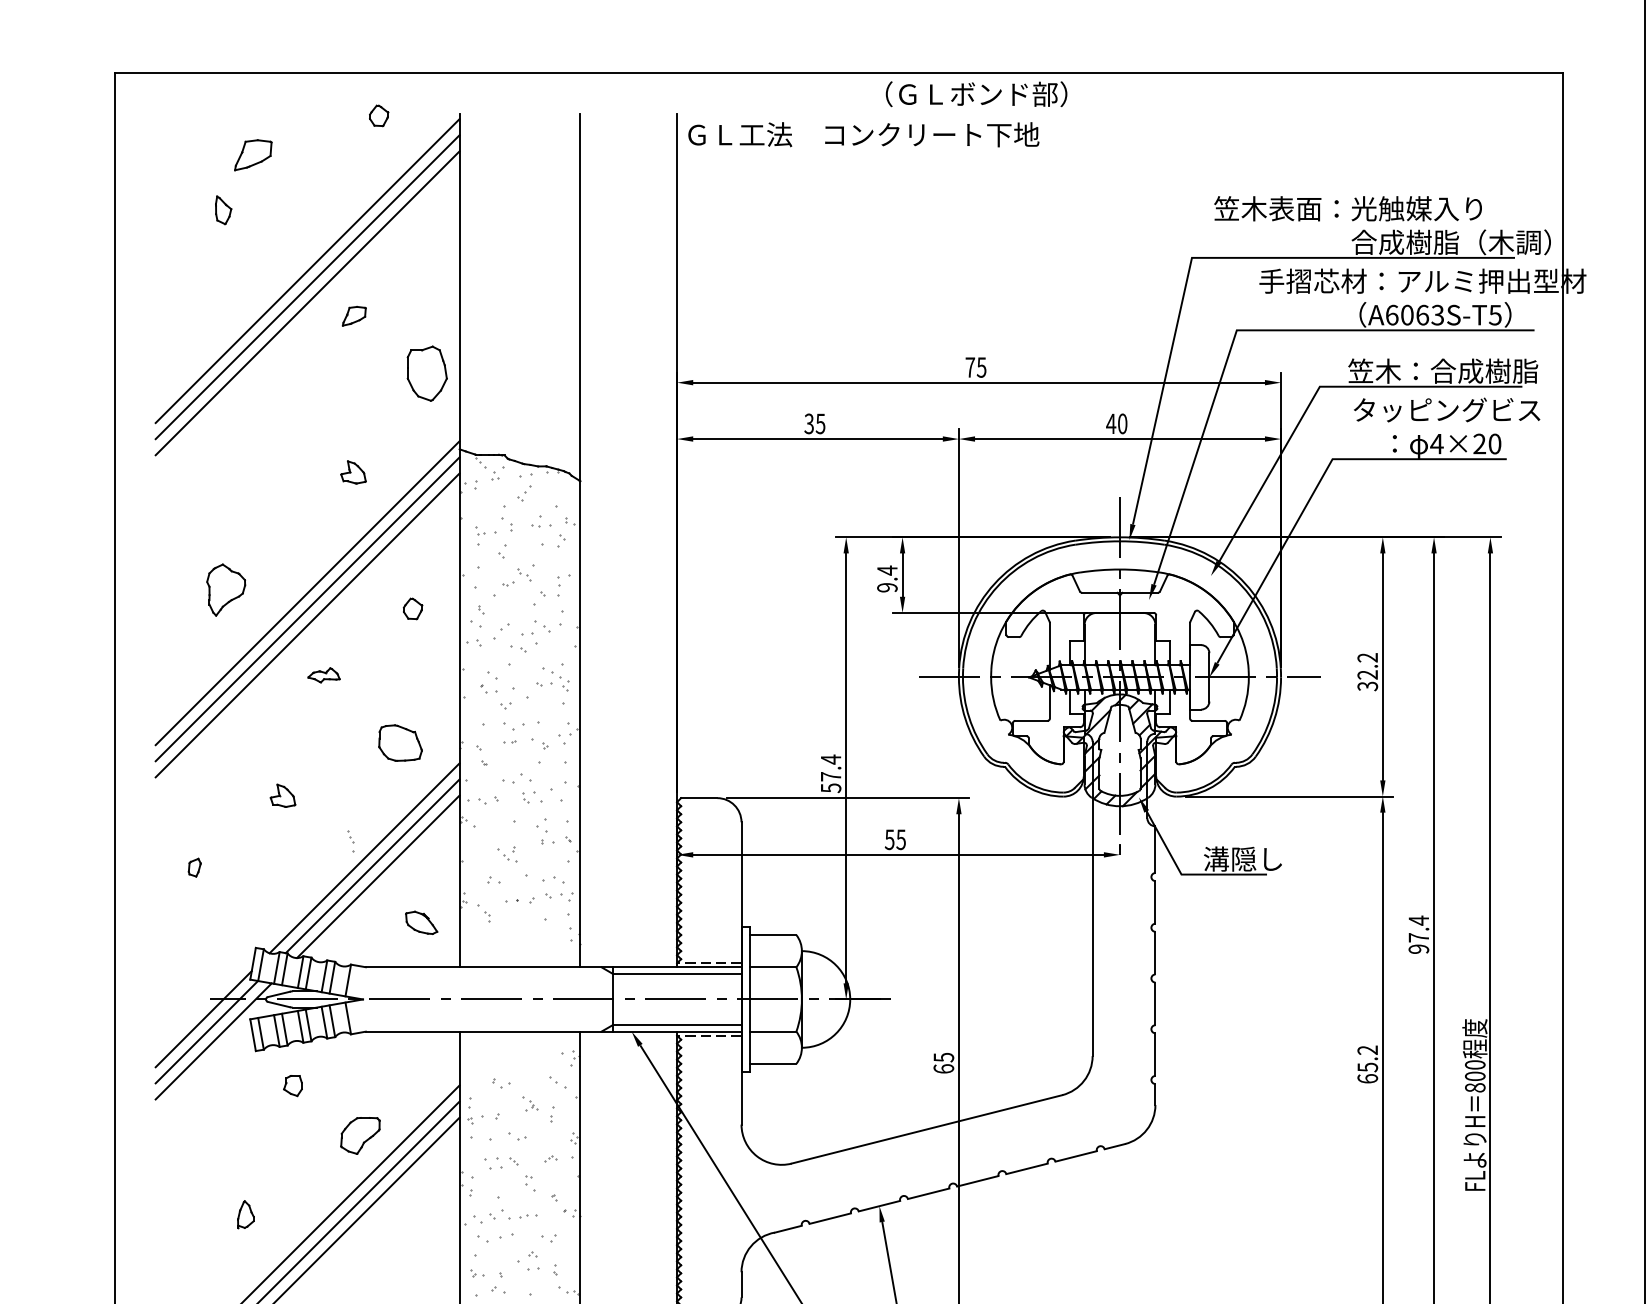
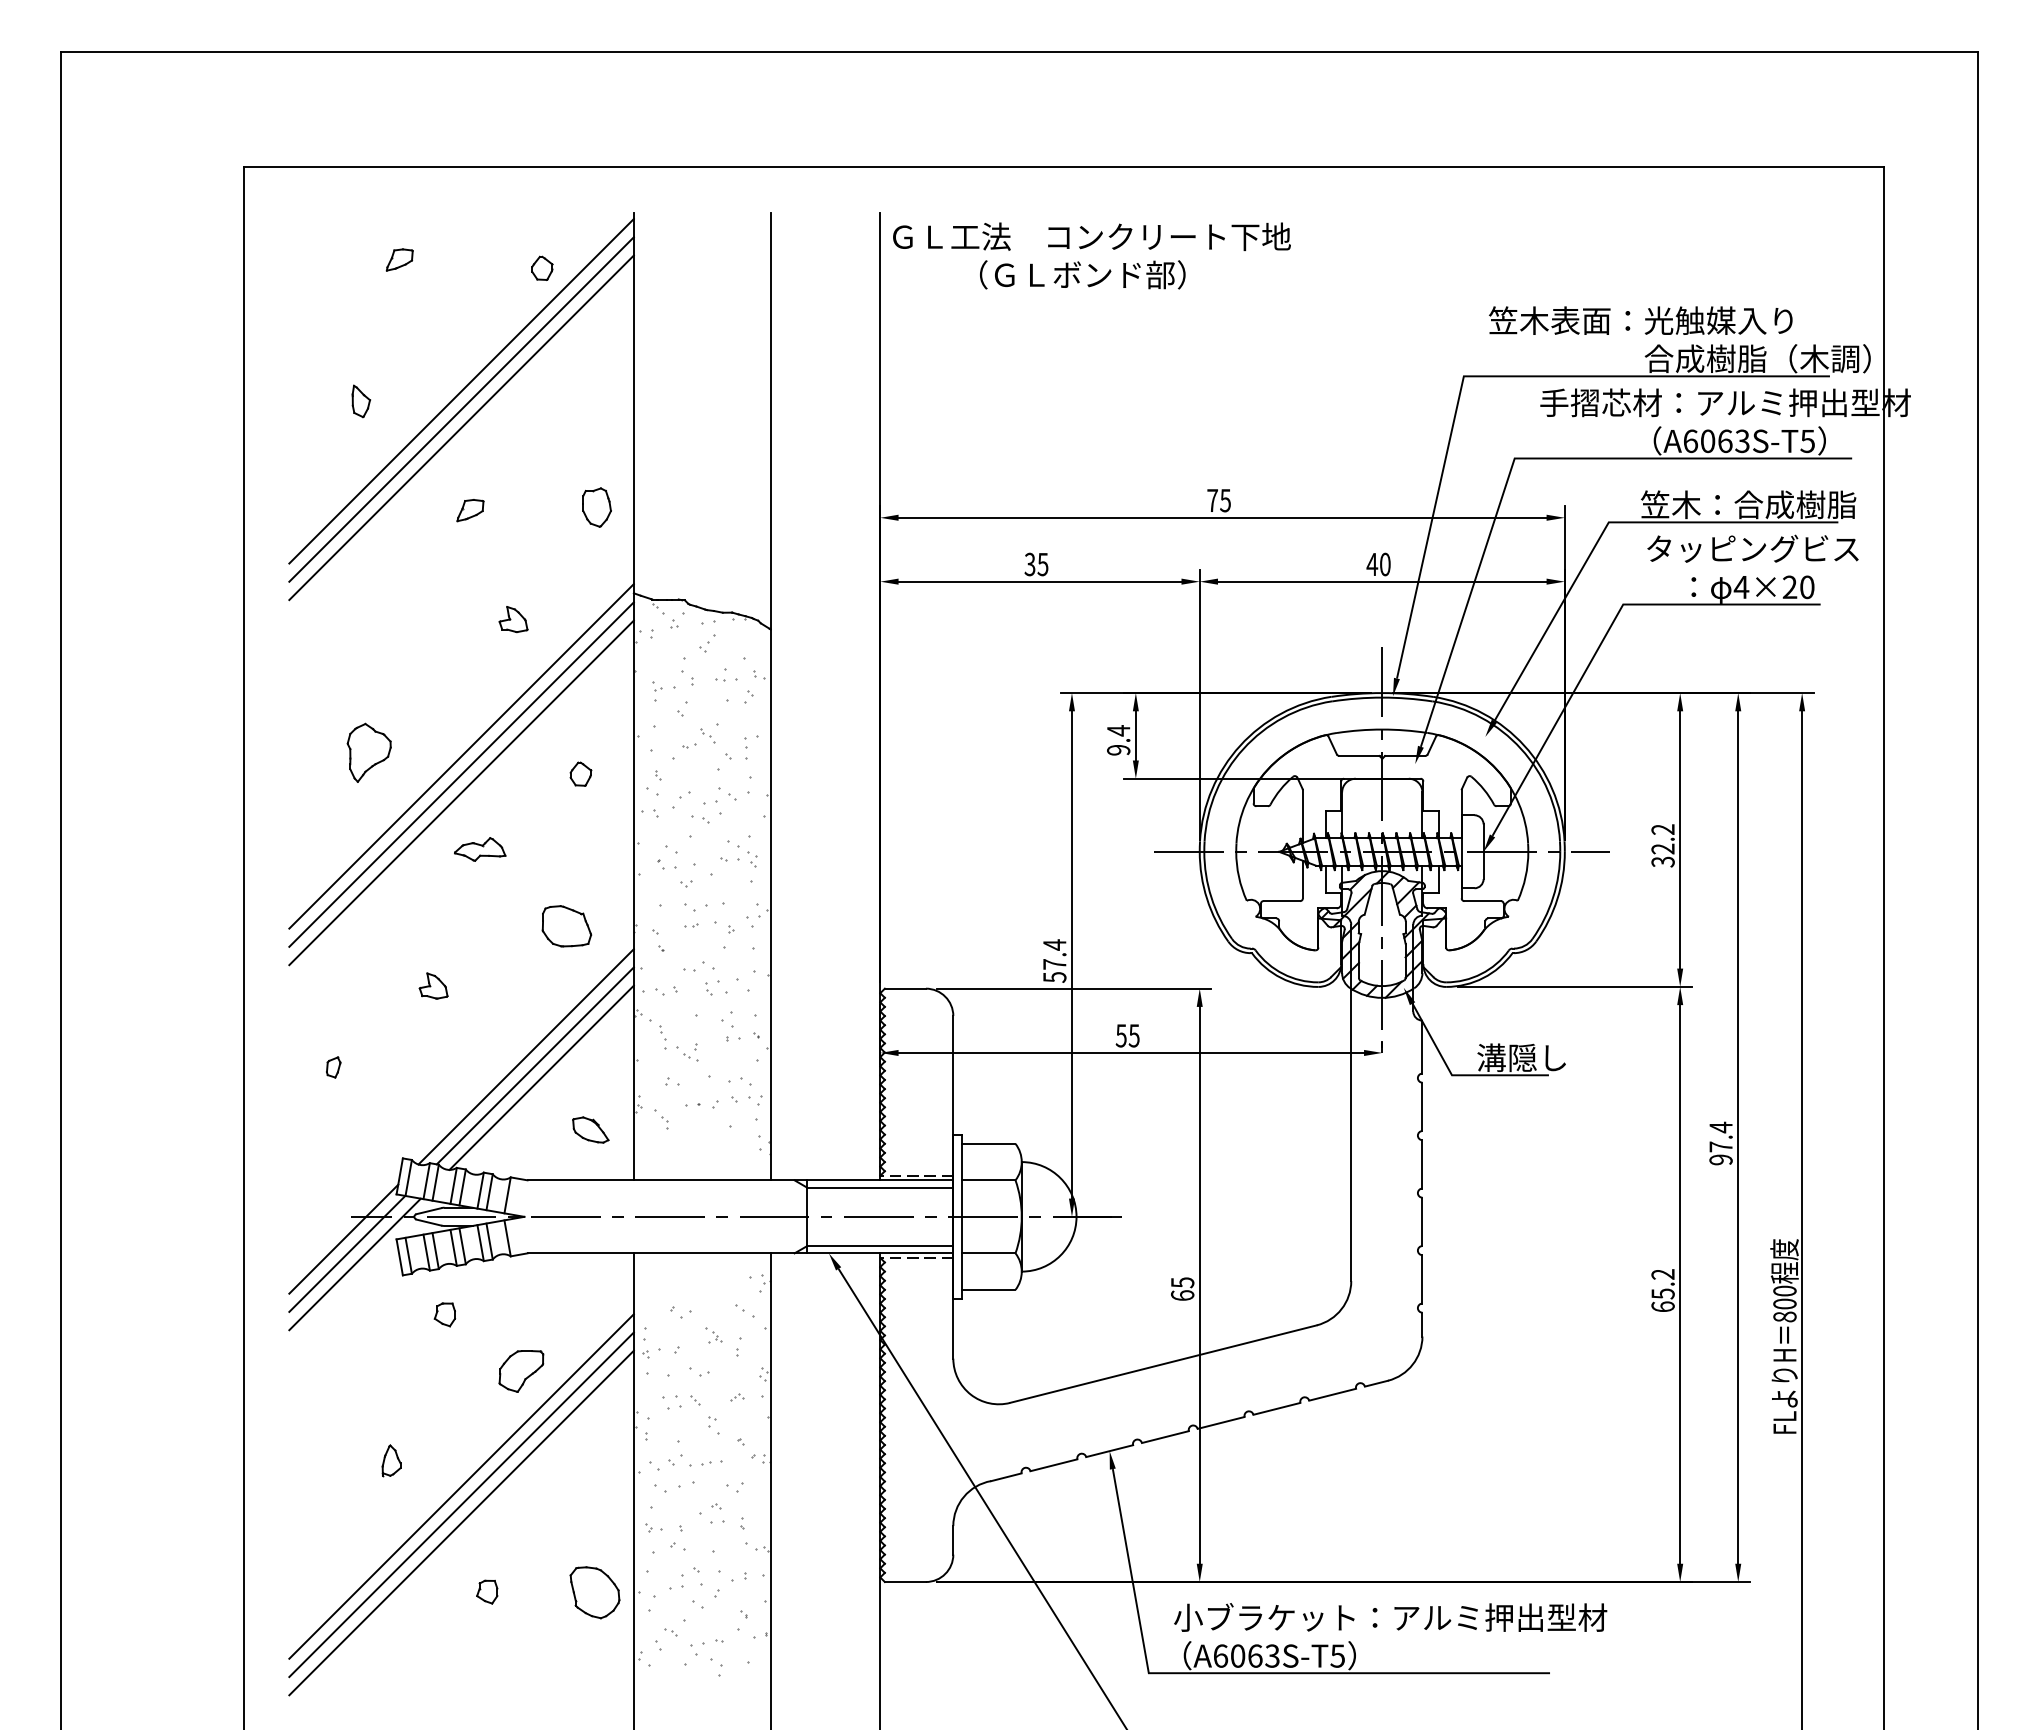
text: (976, 93) -> (1082, 274), moved
part: (379, 115) -> (542, 267), moved
part: (252, 154) -> (399, 259), size x0.62
part: (222, 210) -> (360, 401), moved
part: (354, 316) -> (470, 510), moved
part: (426, 373) -> (596, 507), size x0.62
part: (324, 675) -> (480, 849), size x1.43
part: (350, 841) -> (662, 1037), moved

